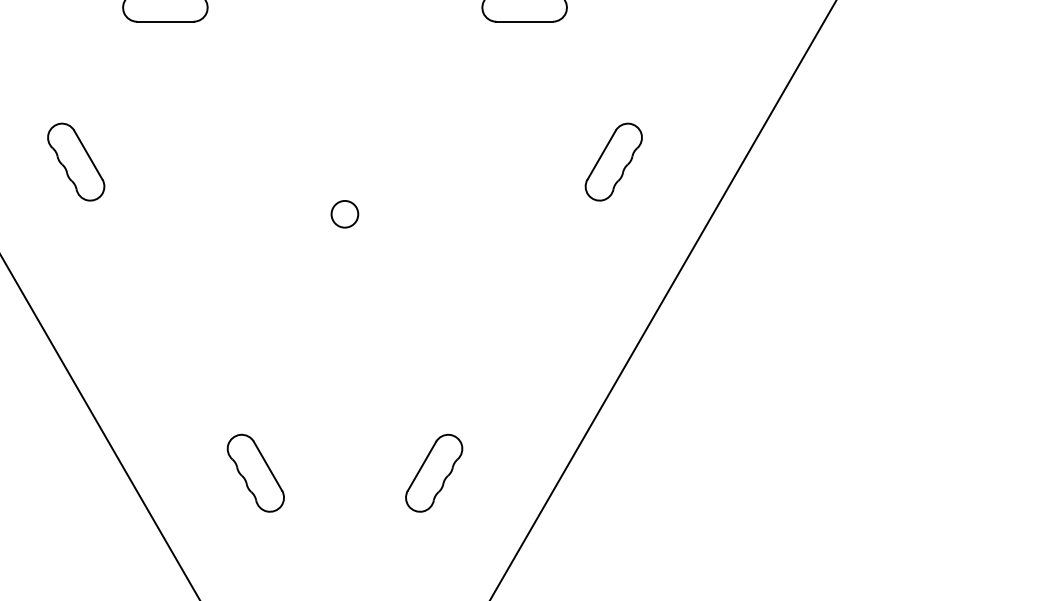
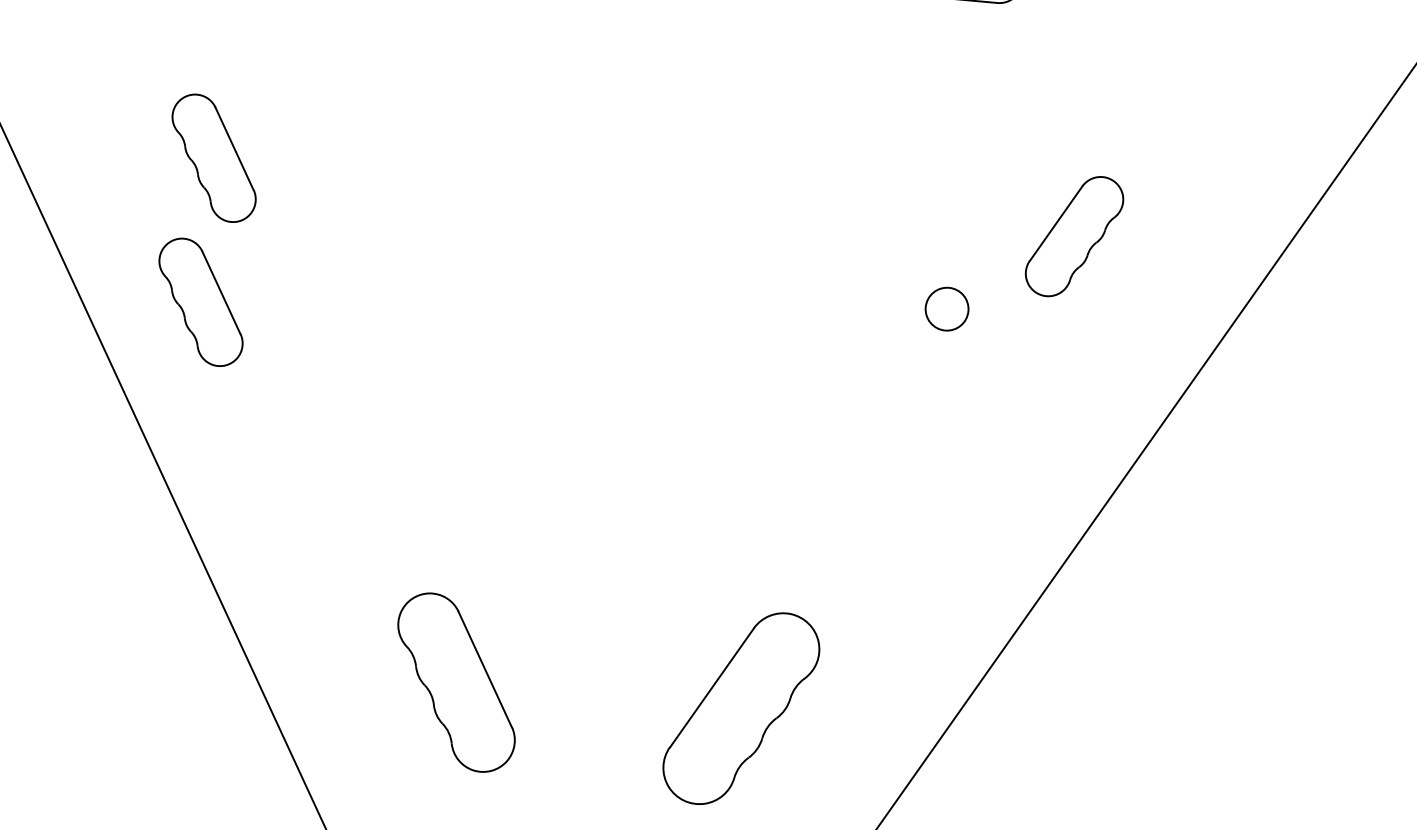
circle: (344, 214) -> (946, 309), moved
part: (76, 251) -> (201, 301), added
part: (255, 472) -> (455, 681), size x1.4
part: (434, 472) -> (742, 707), size x1.6

